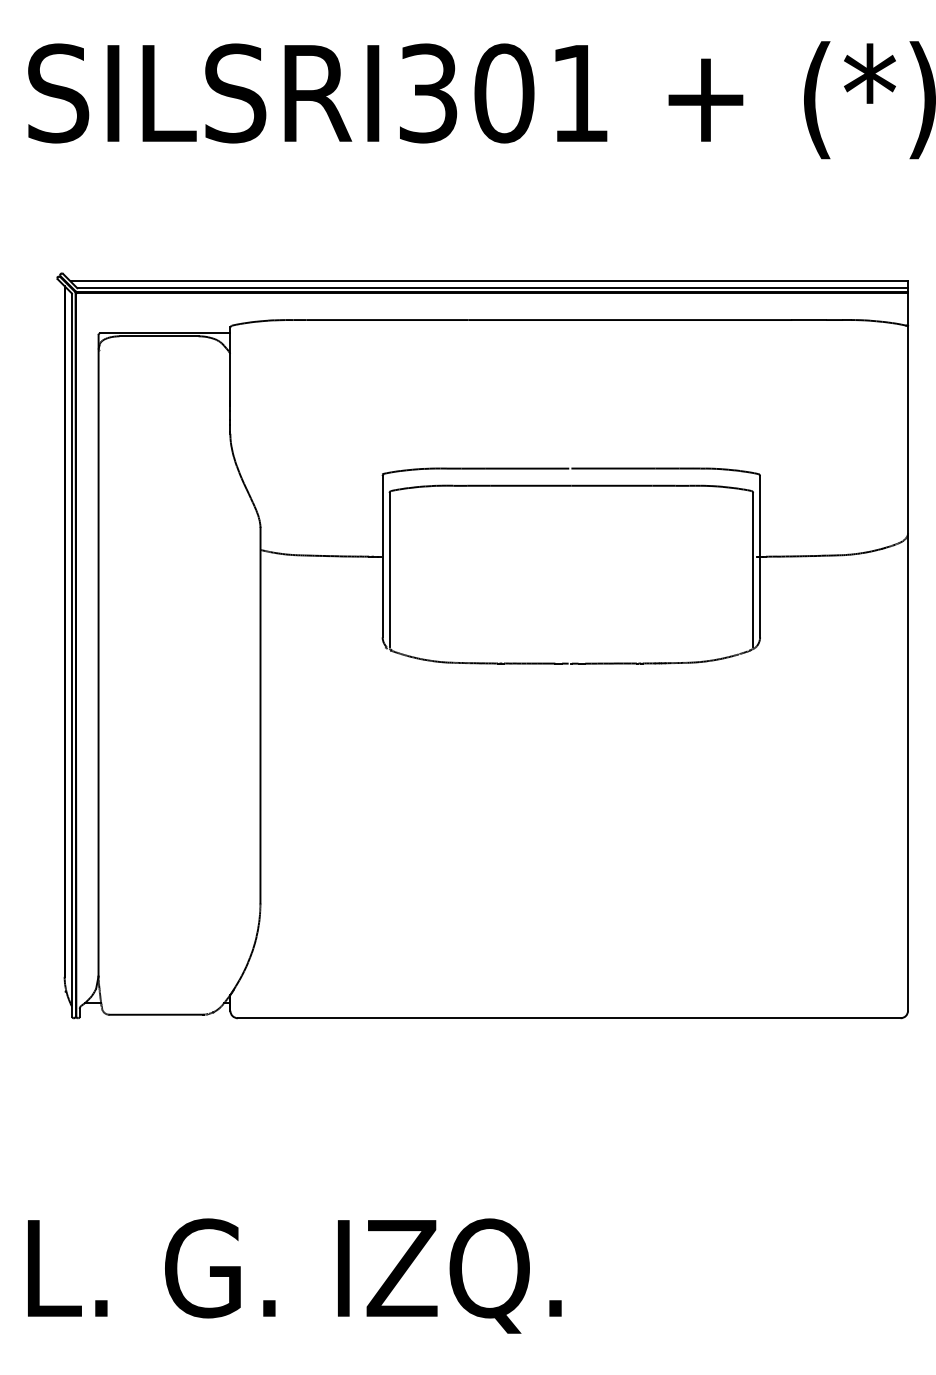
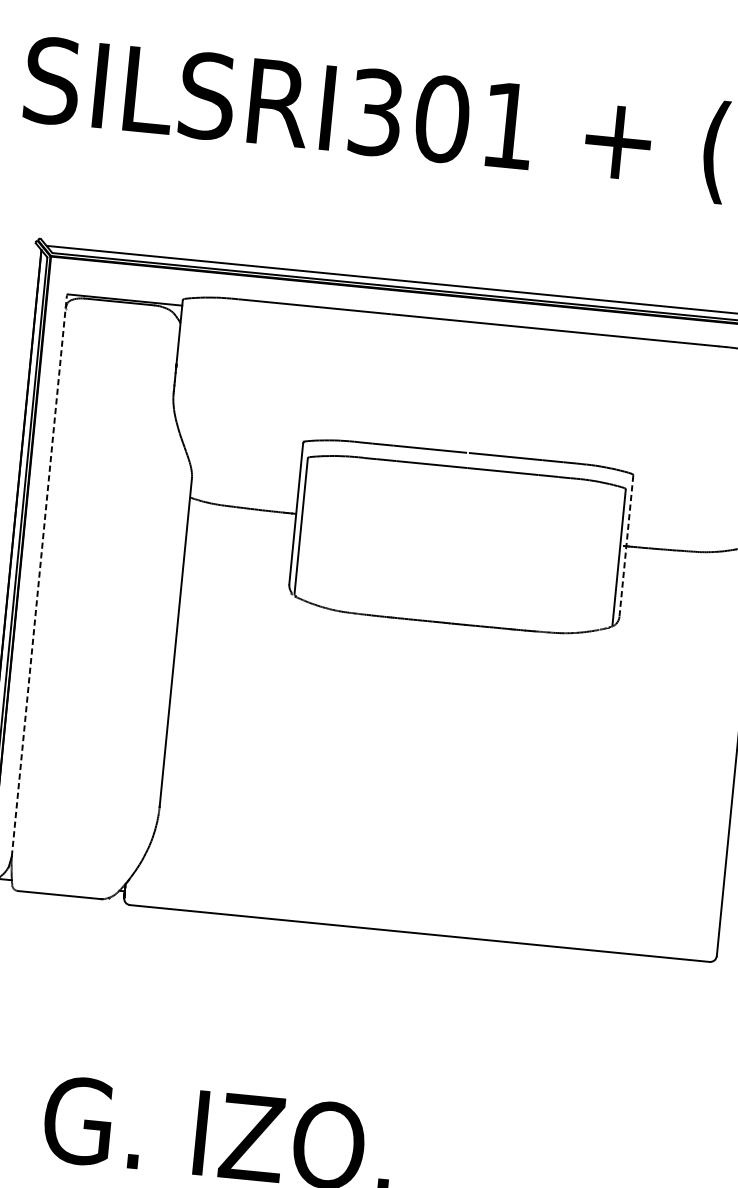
line: (760, 556) -> (626, 546), solid -> dashed
line: (98, 655) -> (39, 575), solid -> dashed

